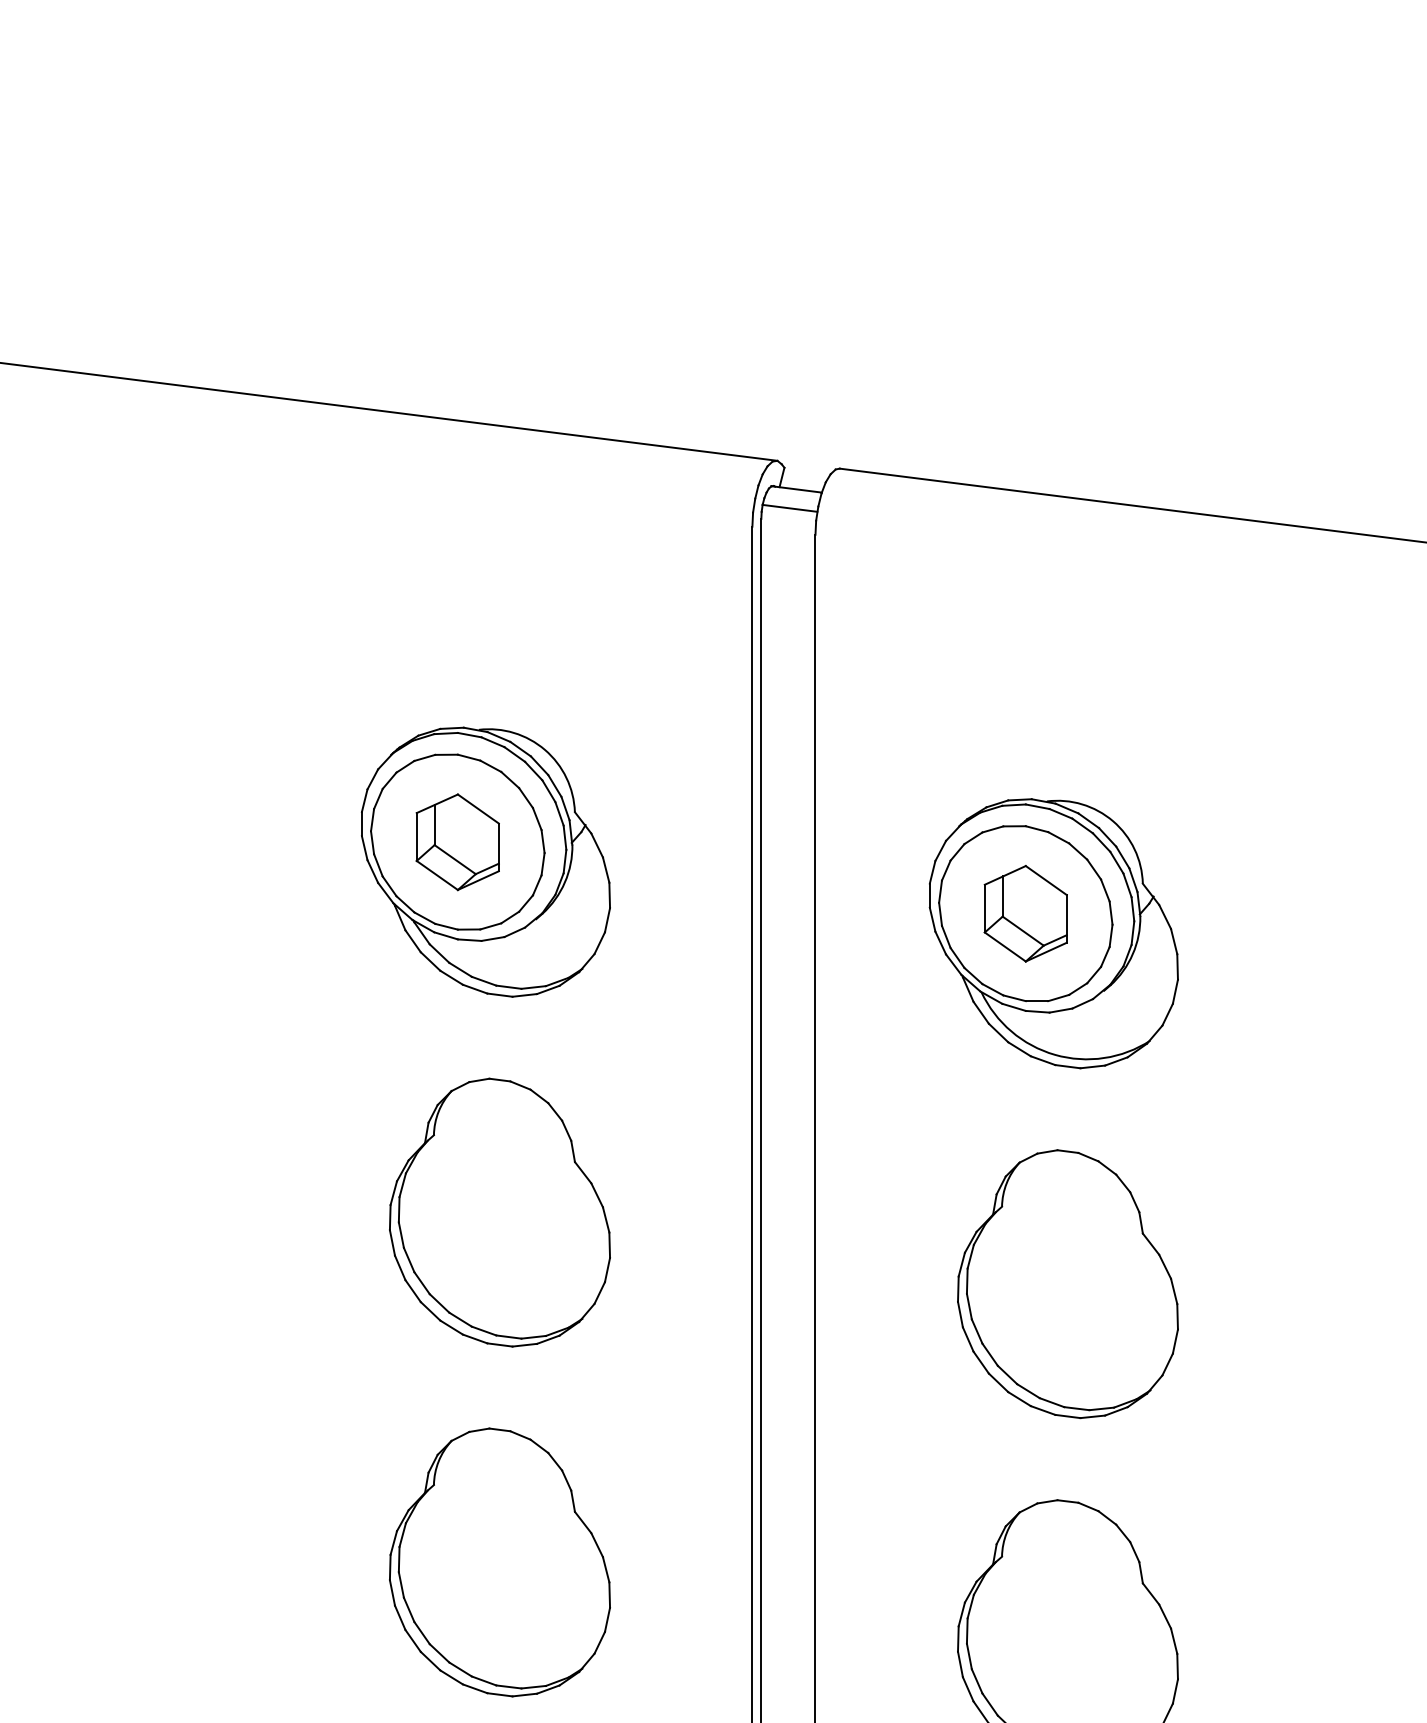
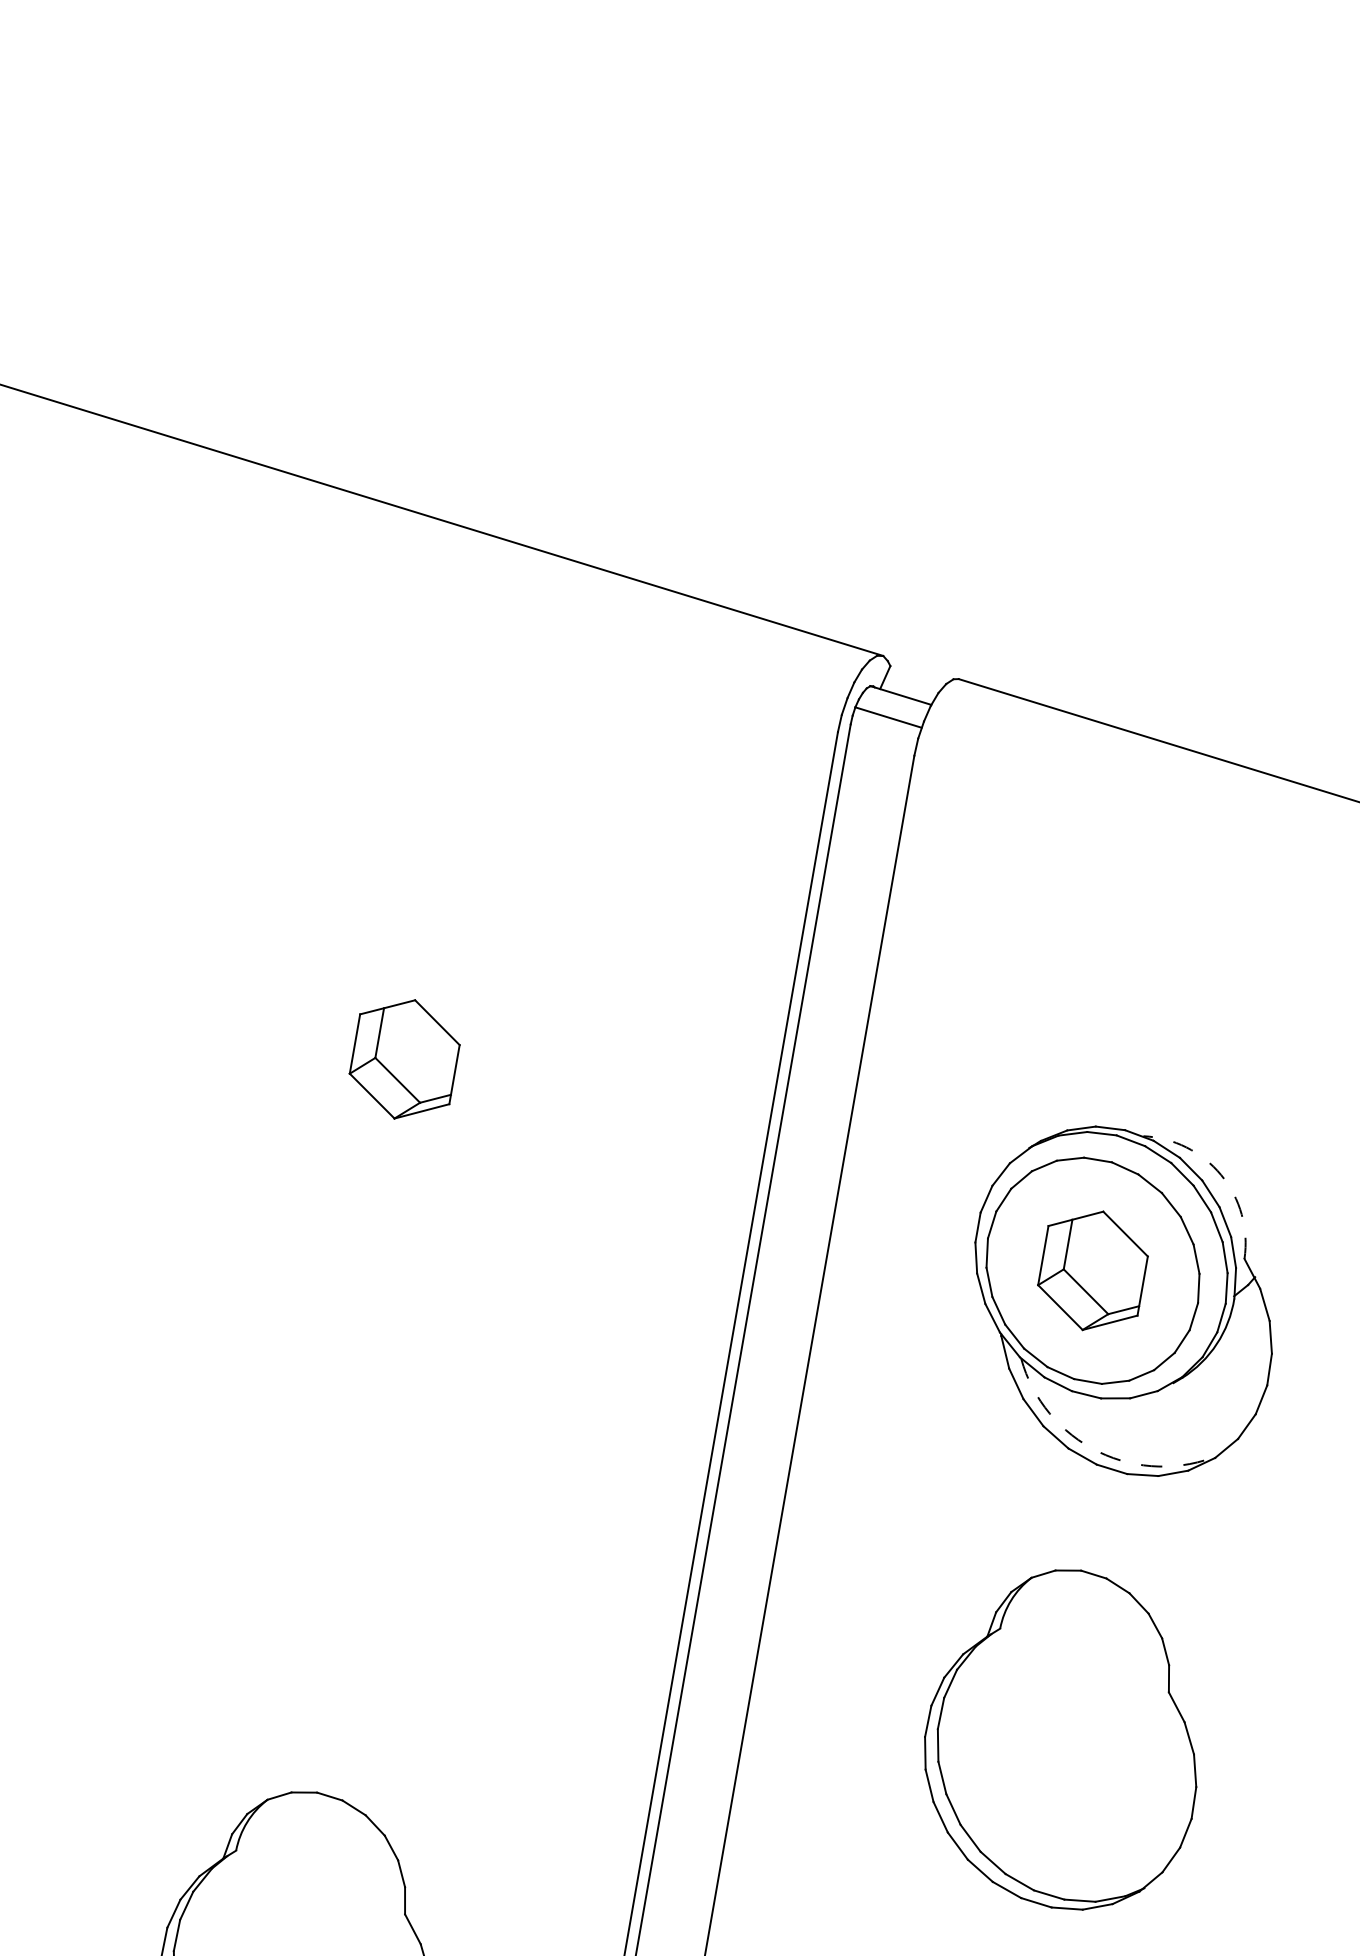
arc: (1113, 821) -> (1221, 1175), solid -> dashed
part: (485, 861) -> (434, 1089), removed
arc: (1054, 1054) -> (1098, 1451), solid -> dashed
part: (499, 1212) -> (376, 1527), removed

